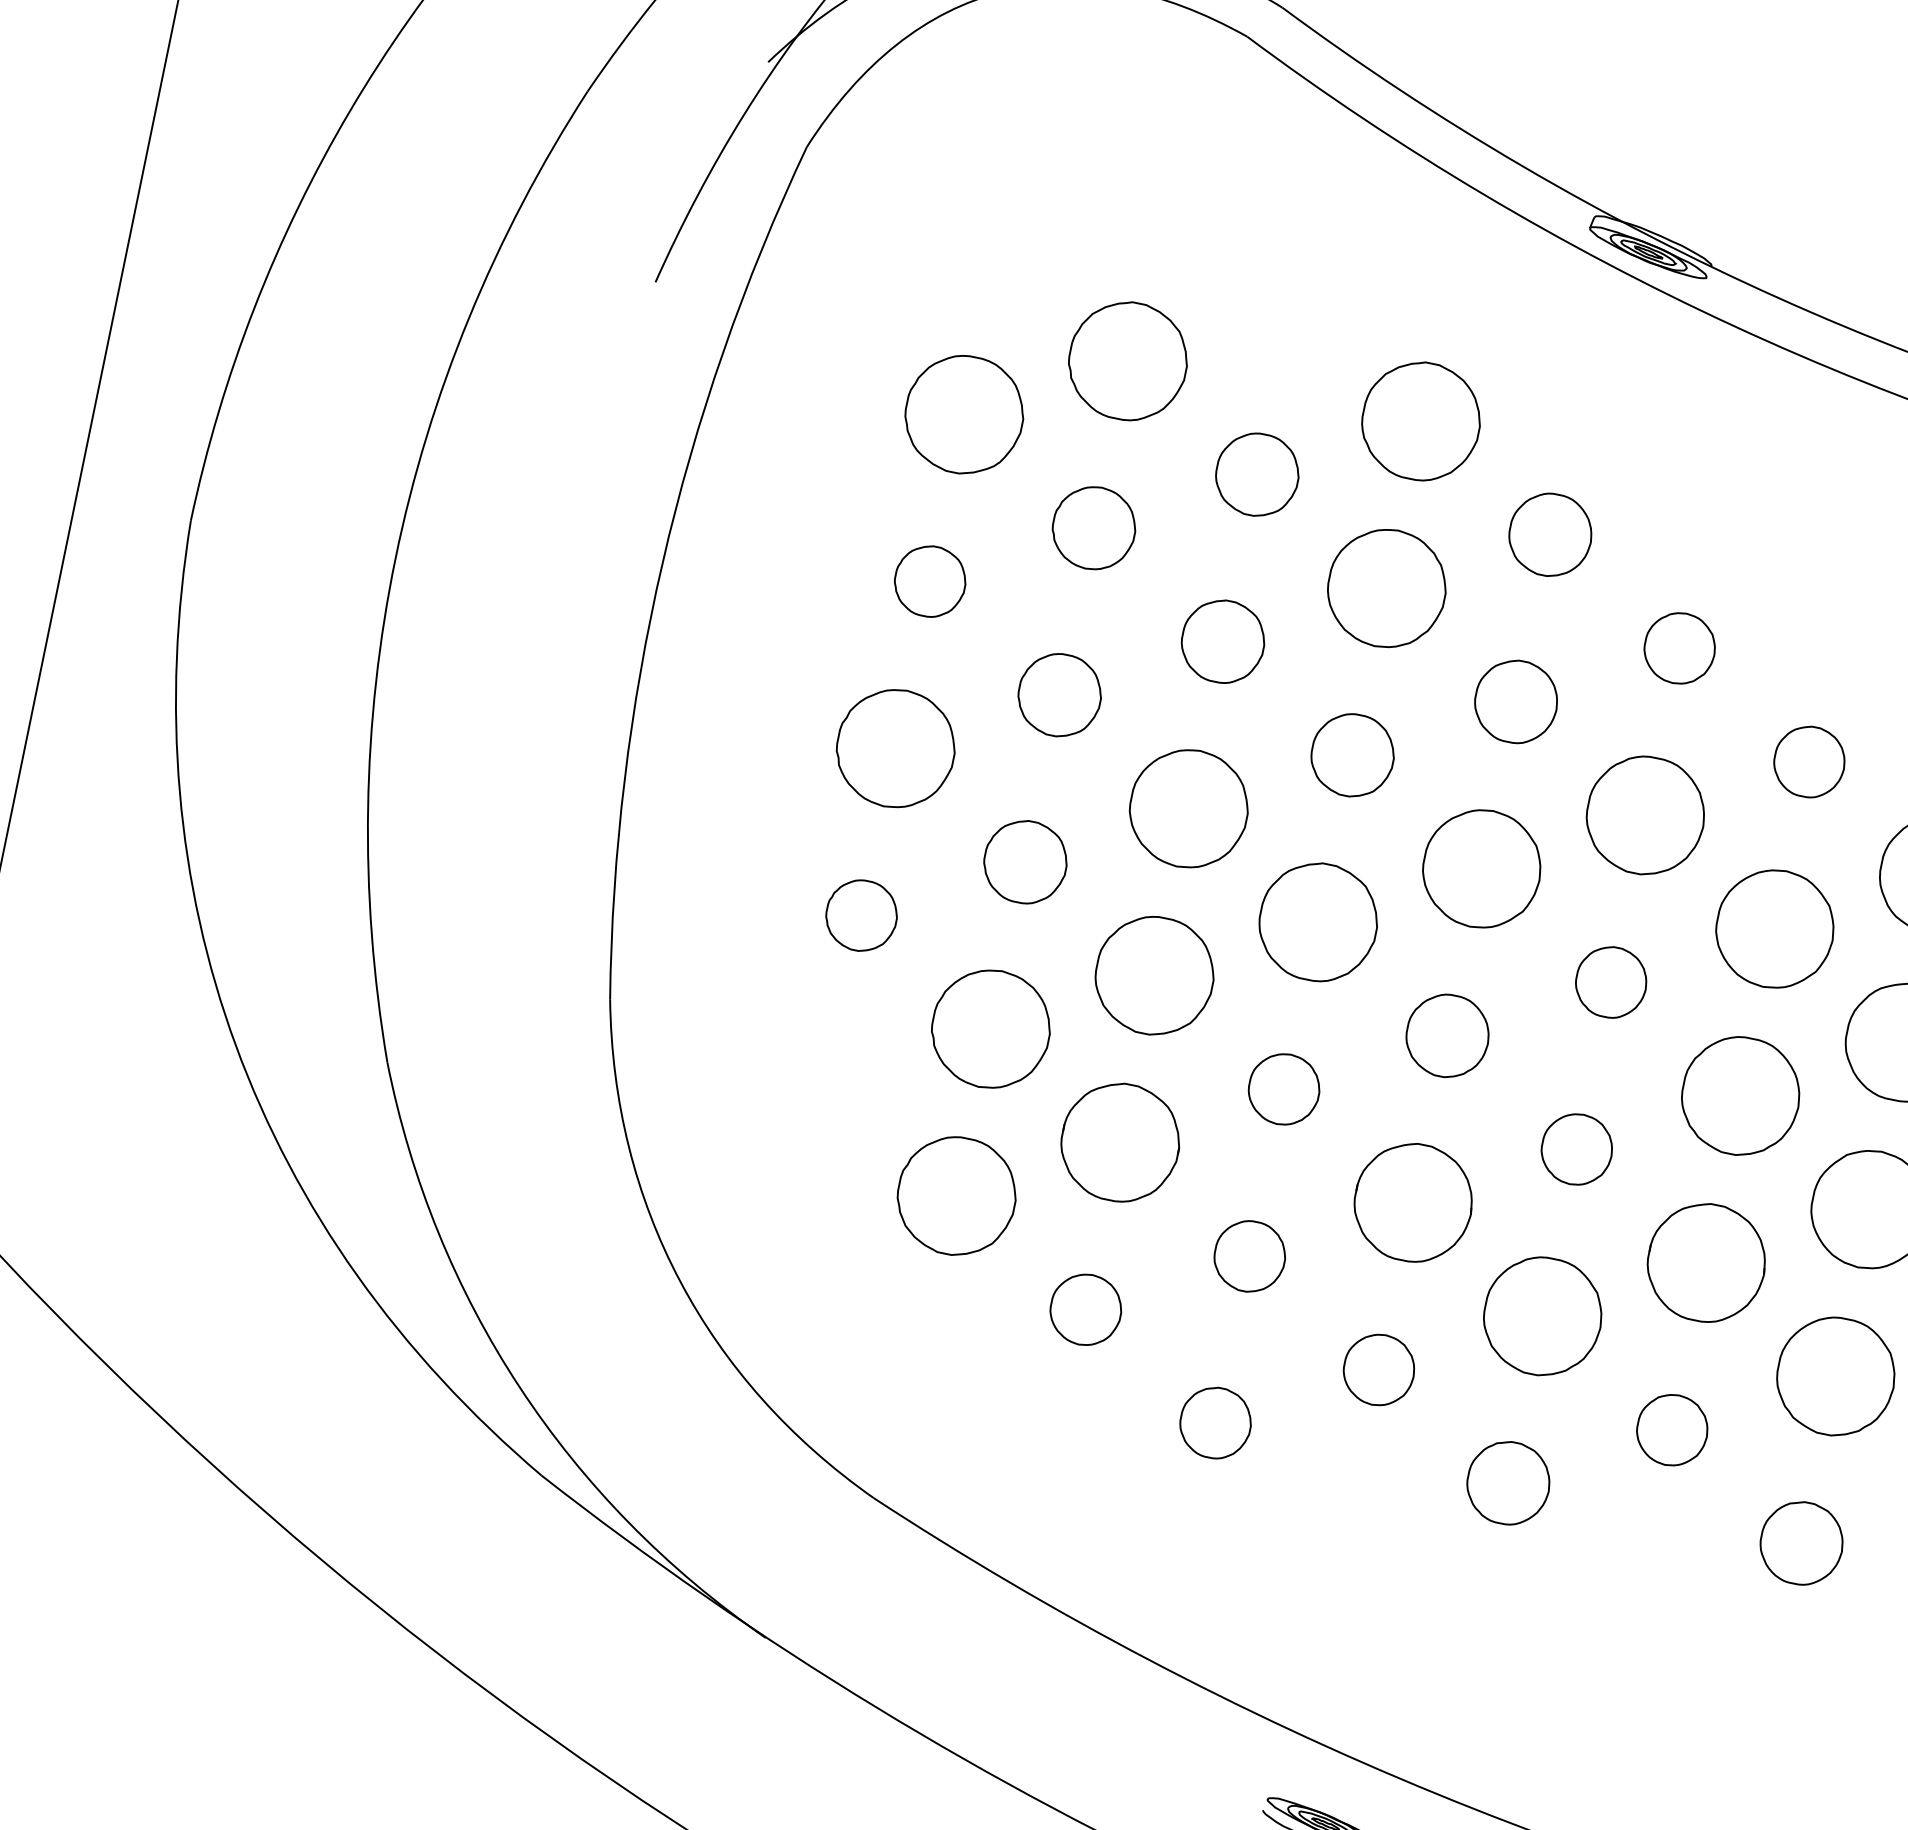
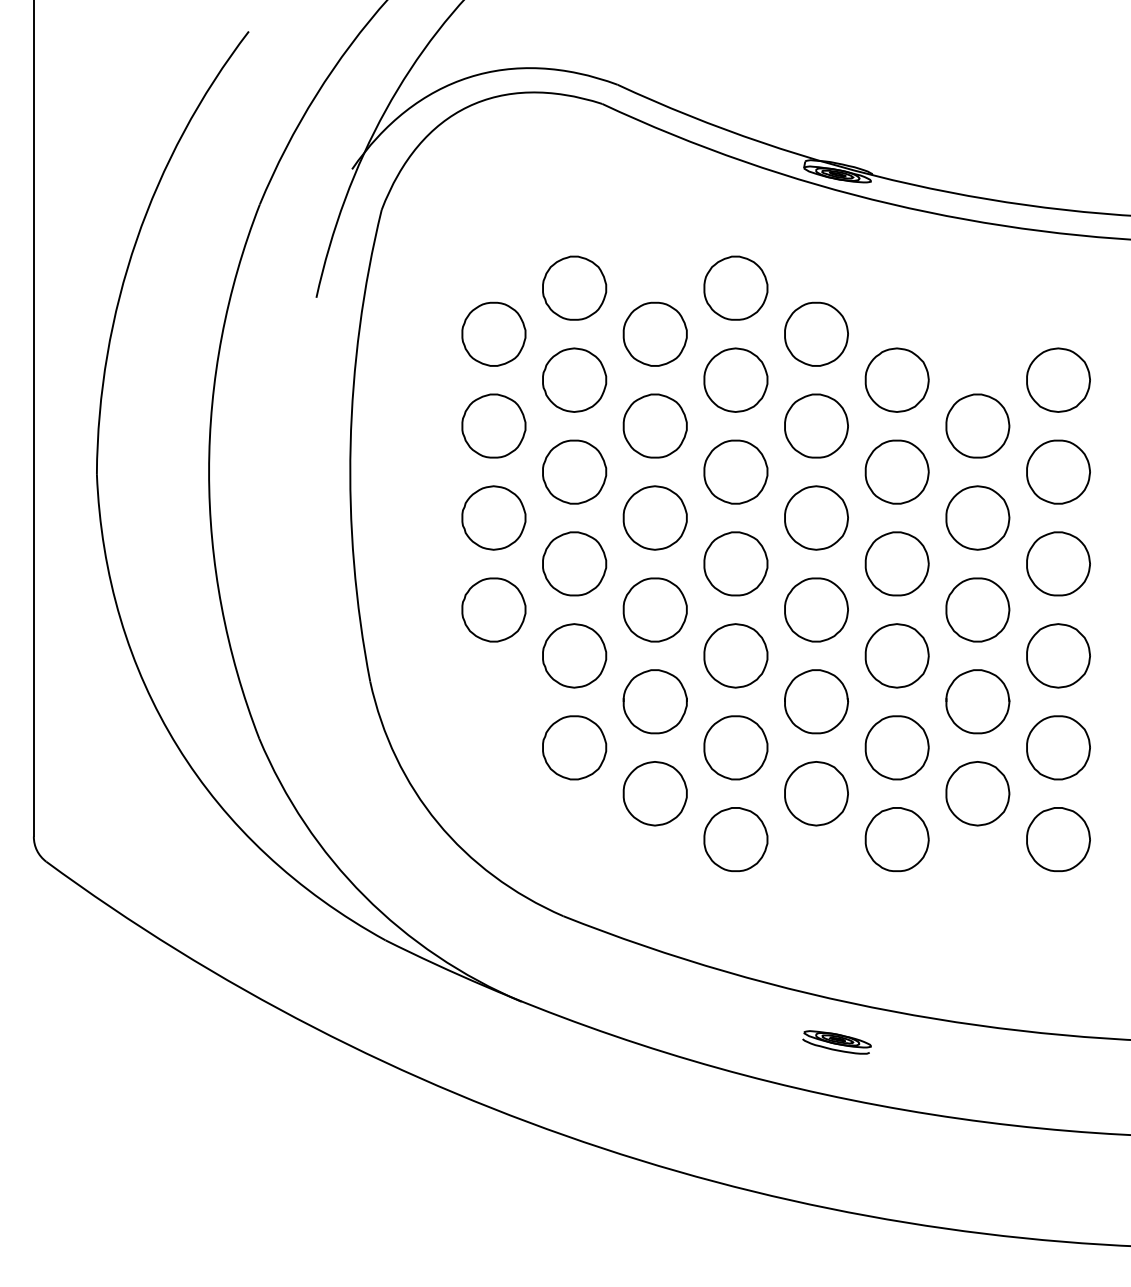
part: (1256, 473) -> (654, 333), size x1.43
part: (1093, 526) -> (574, 379), size x1.43
part: (1550, 533) -> (816, 333), size x1.43
part: (929, 580) -> (493, 425), size x1.67
part: (1222, 640) -> (654, 425), size x1.43
part: (1678, 647) -> (896, 379), size x1.67
part: (1059, 694) -> (574, 471), size x1.43
part: (1516, 700) -> (816, 425), size x1.43
part: (1352, 754) -> (735, 471), size x1.43
part: (1809, 760) -> (977, 425), size x1.67
part: (1025, 861) -> (574, 563), size x1.43
part: (860, 914) -> (493, 609), size x1.67
part: (1610, 981) -> (896, 563), size x1.67
part: (1447, 1035) -> (816, 609), size x1.43
part: (1283, 1088) -> (735, 655), size x1.67
part: (1576, 1148) -> (896, 655), size x1.67
part: (1249, 1255) -> (735, 747), size x1.67
part: (1084, 1309) -> (654, 793), size x1.67
part: (1379, 1369) -> (816, 793), size x1.67
part: (1214, 1422) -> (735, 839), size x1.67
part: (1671, 1429) -> (977, 793), size x1.67
part: (1507, 1482) -> (896, 839), size x1.43
part: (1801, 1543) -> (1058, 839), size x1.43

